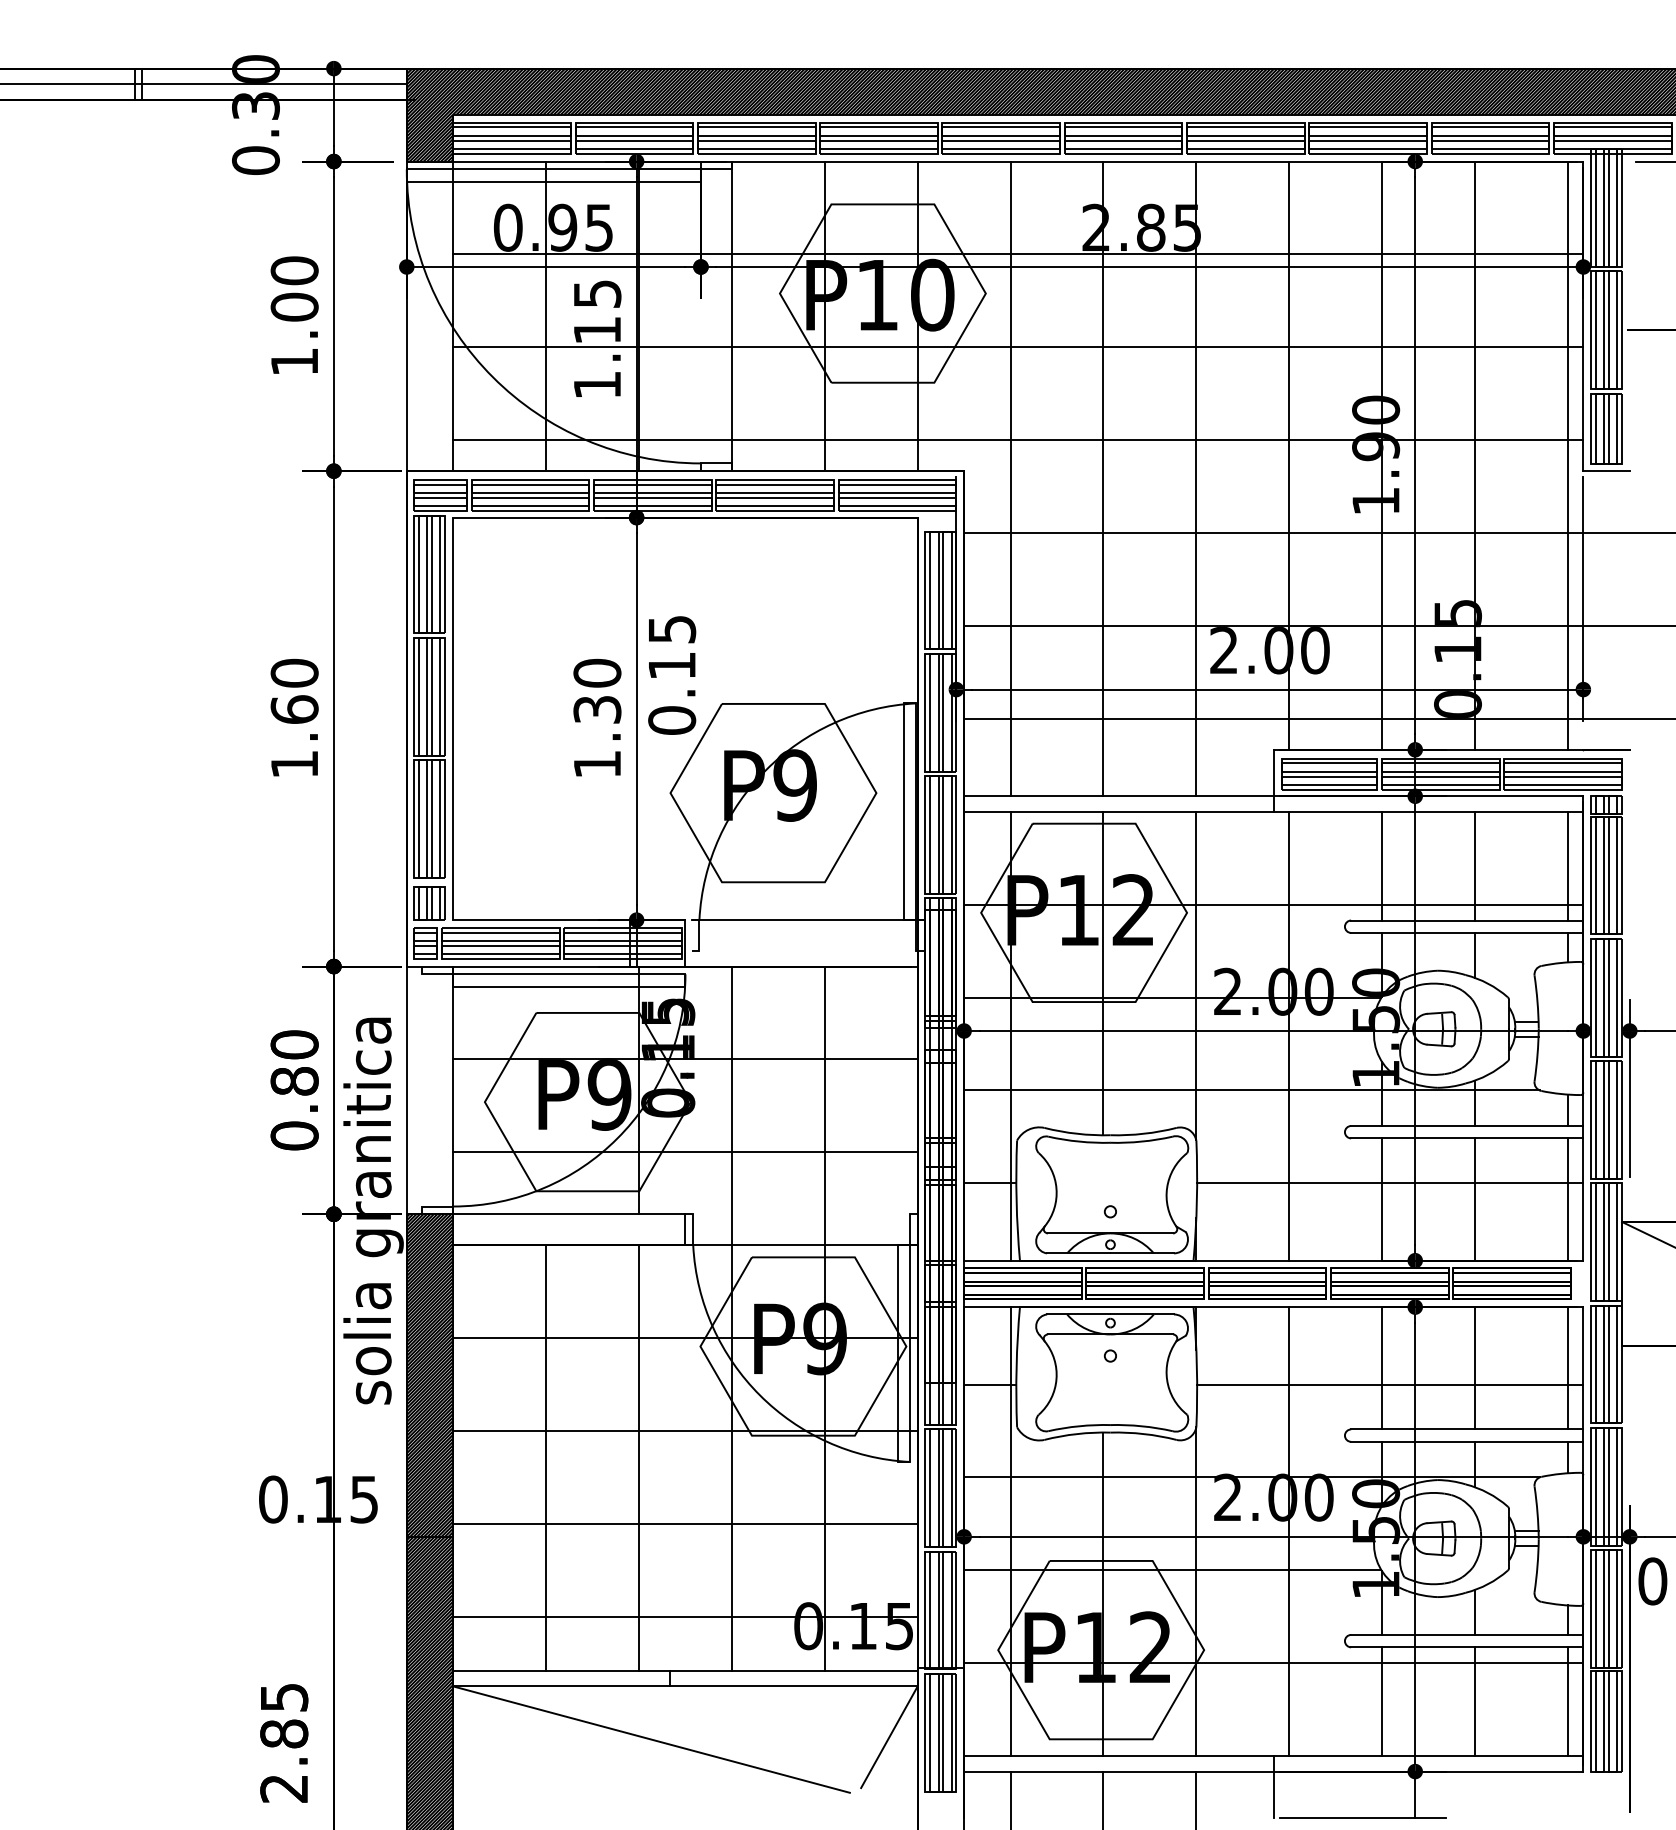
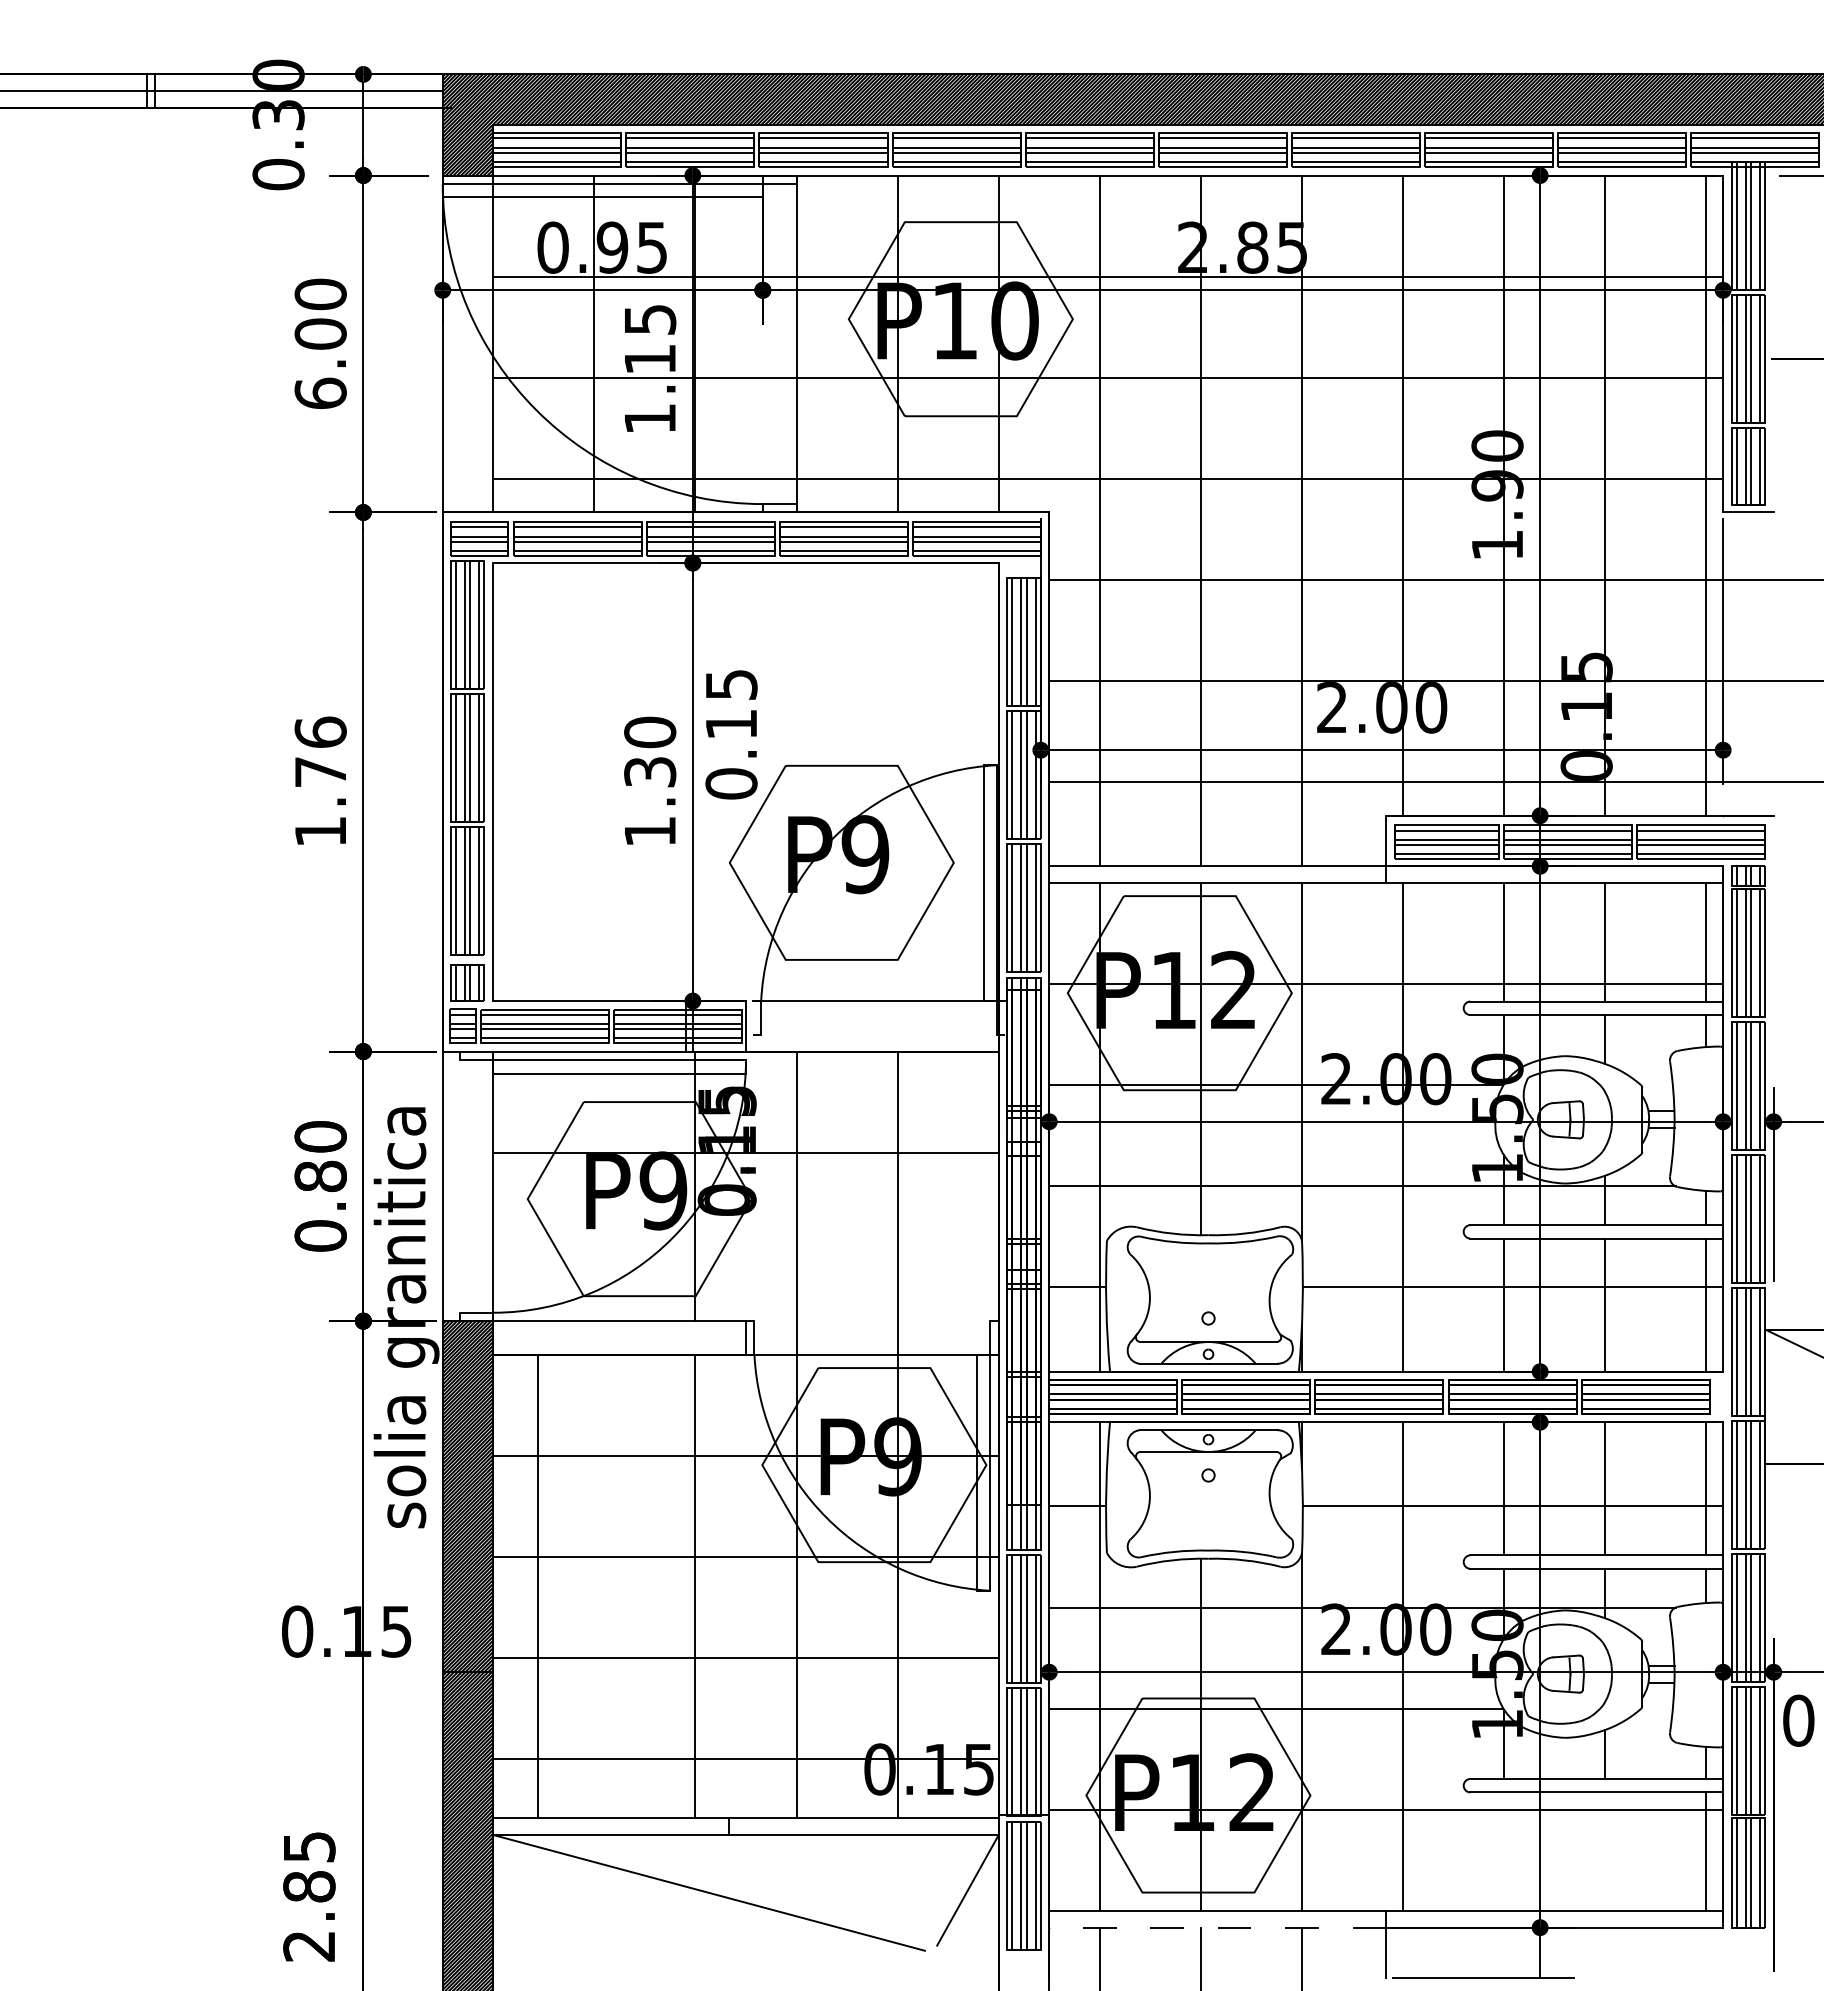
text: (294, 360) -> (320, 392), 1.00 -> 6.00
text: (294, 690) -> (320, 751), 1.60 -> 1.76
line: (685, 1152) -> (745, 1253), removed
line: (546, 1458) -> (538, 1586), moved
line: (1382, 1701) -> (1504, 1851), removed
line: (1475, 1701) -> (1605, 1851), removed
line: (1118, 1771) -> (1217, 1927), solid -> dashed

